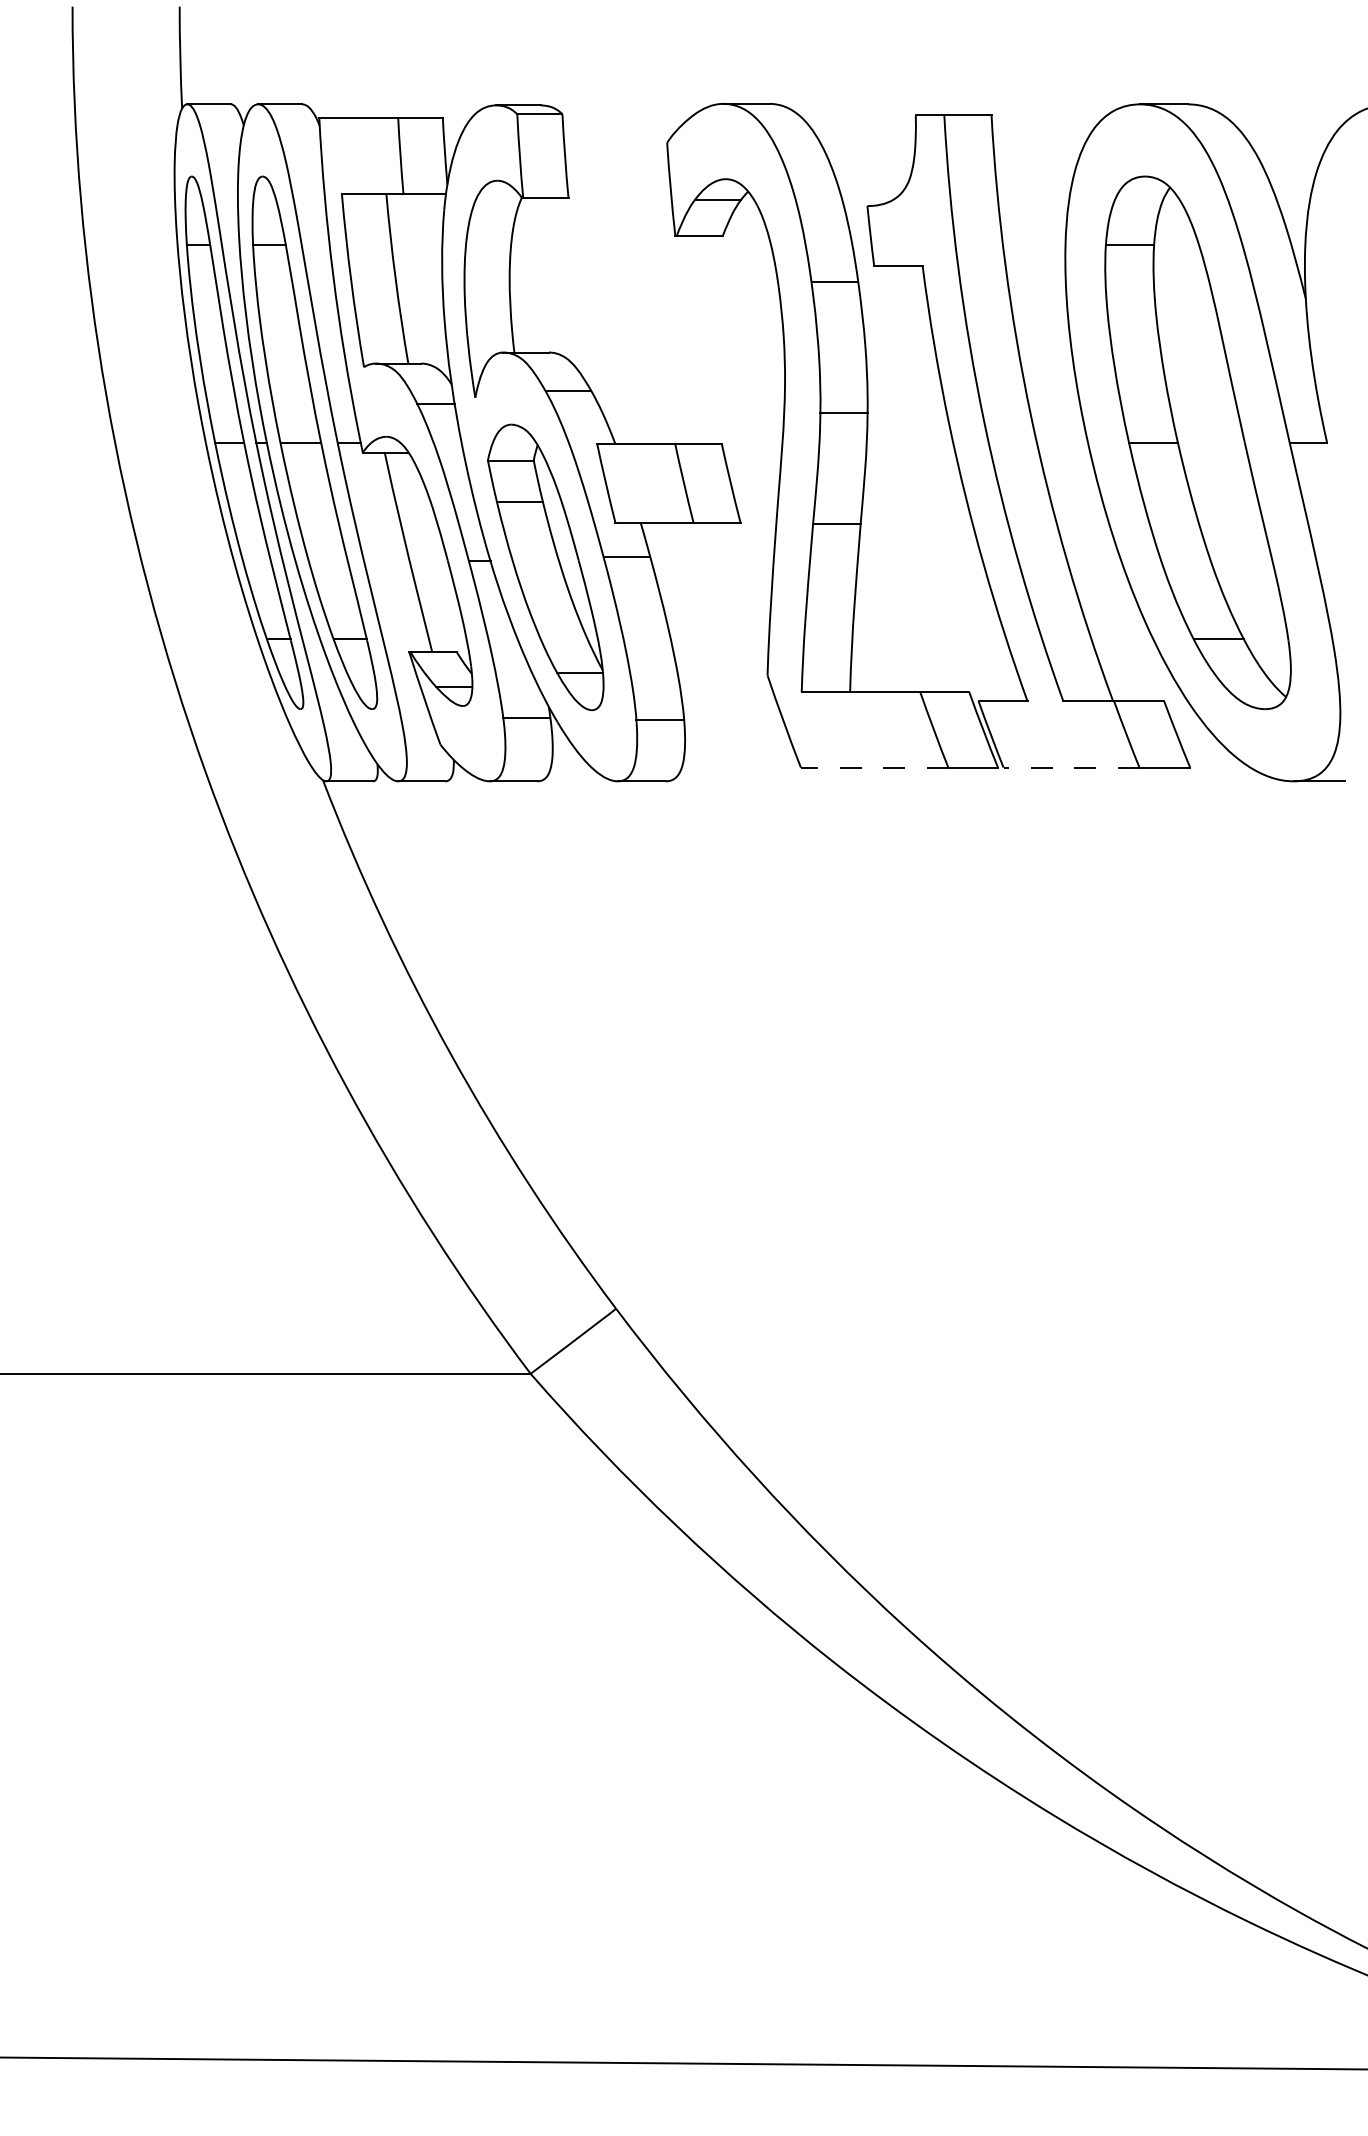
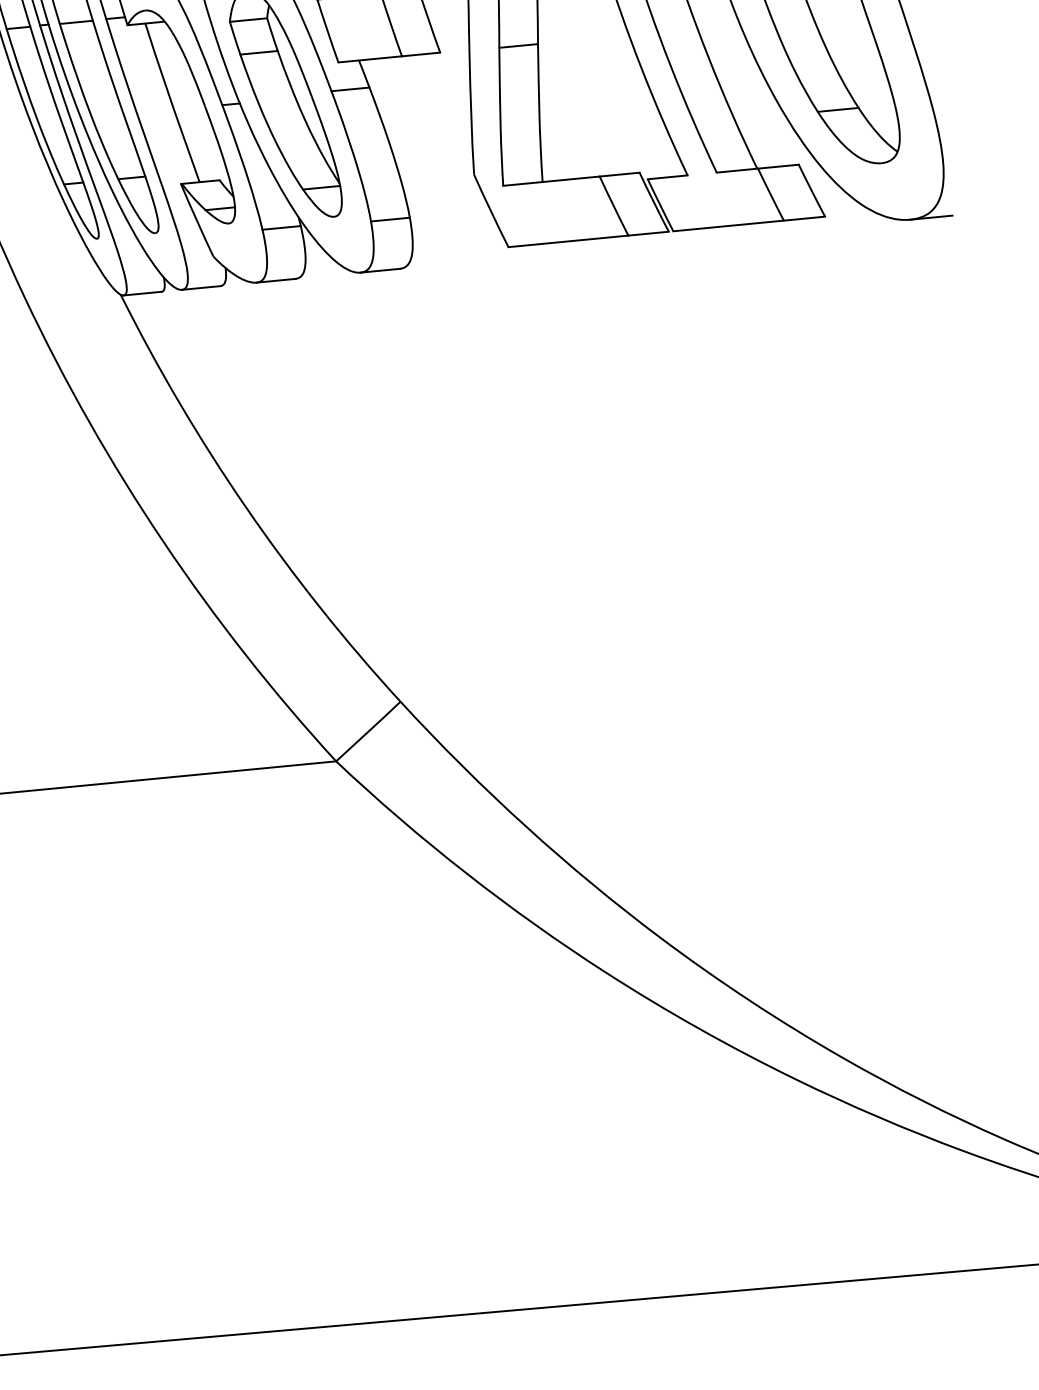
line: (874, 767) -> (568, 241), dashed -> solid
line: (1071, 767) -> (728, 225), dashed -> solid

